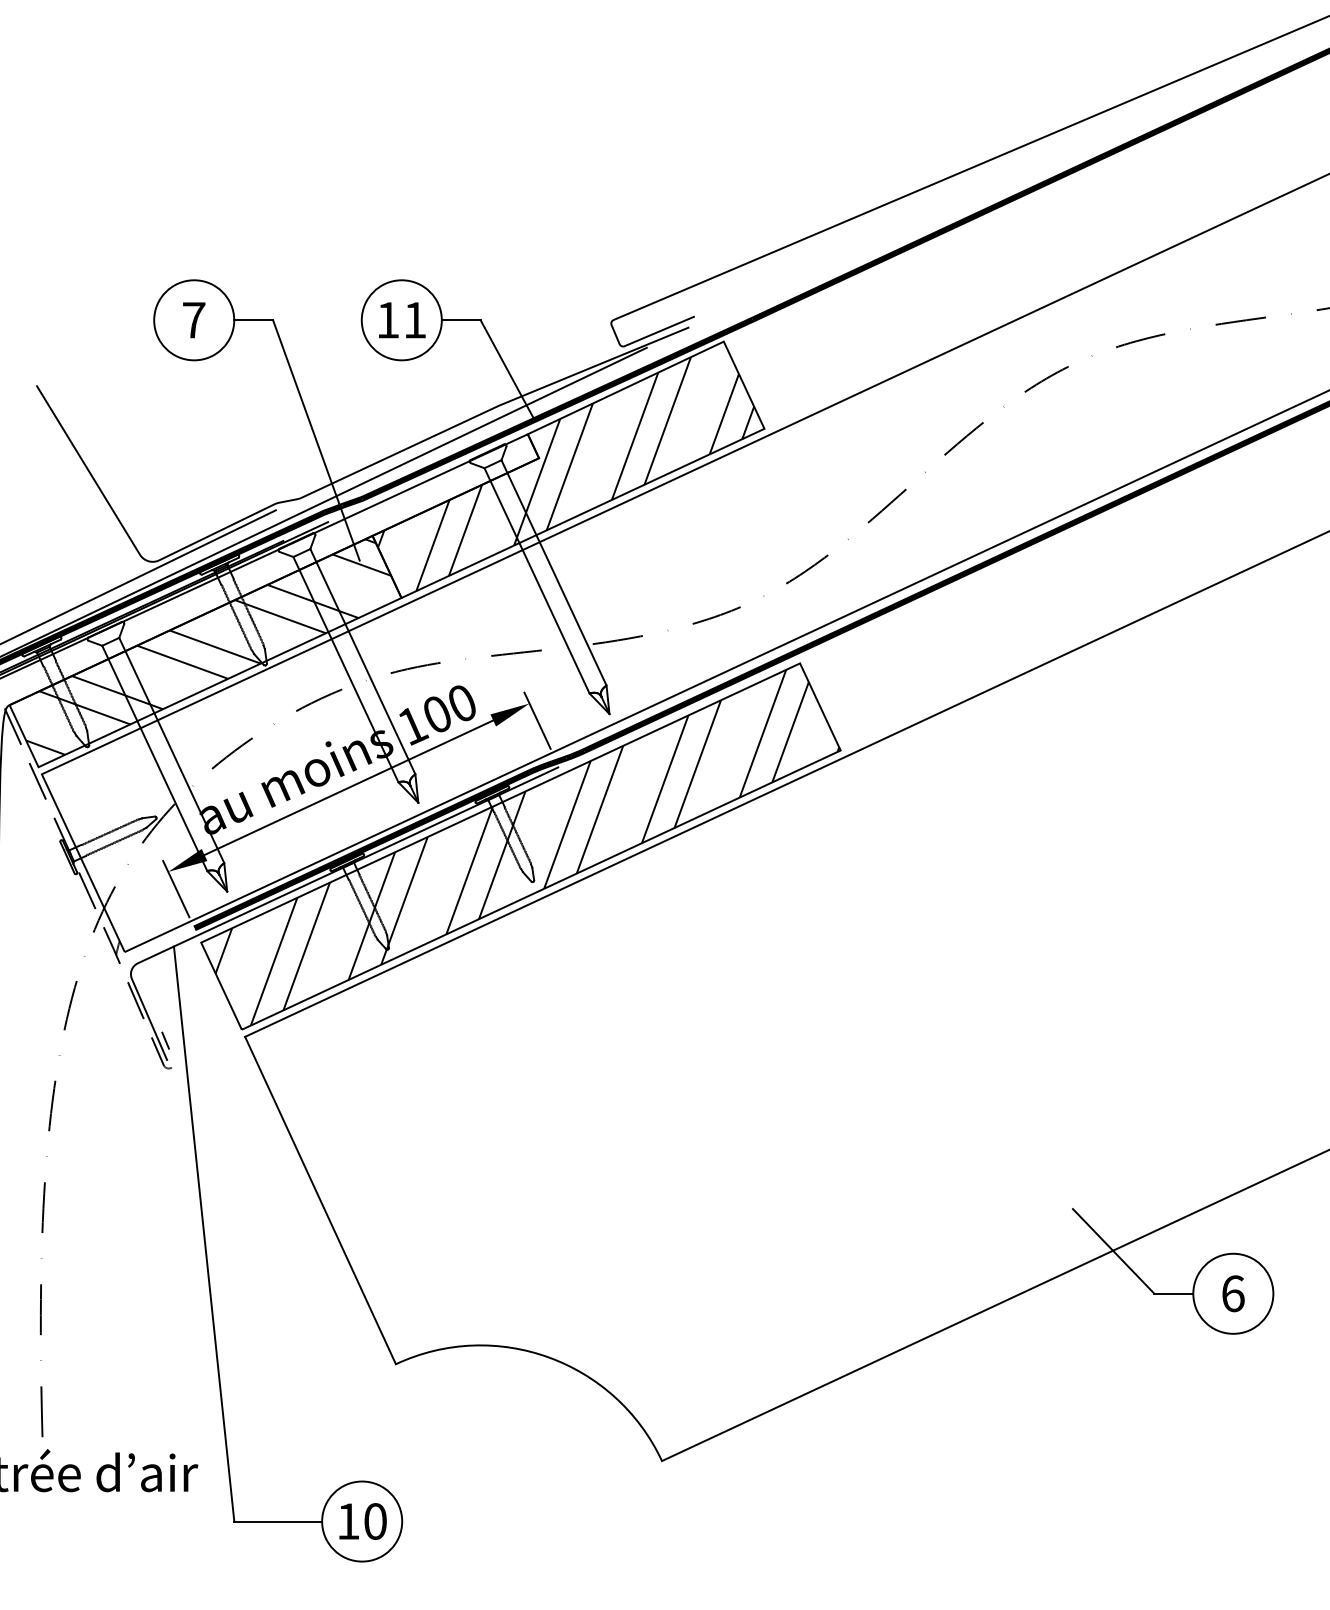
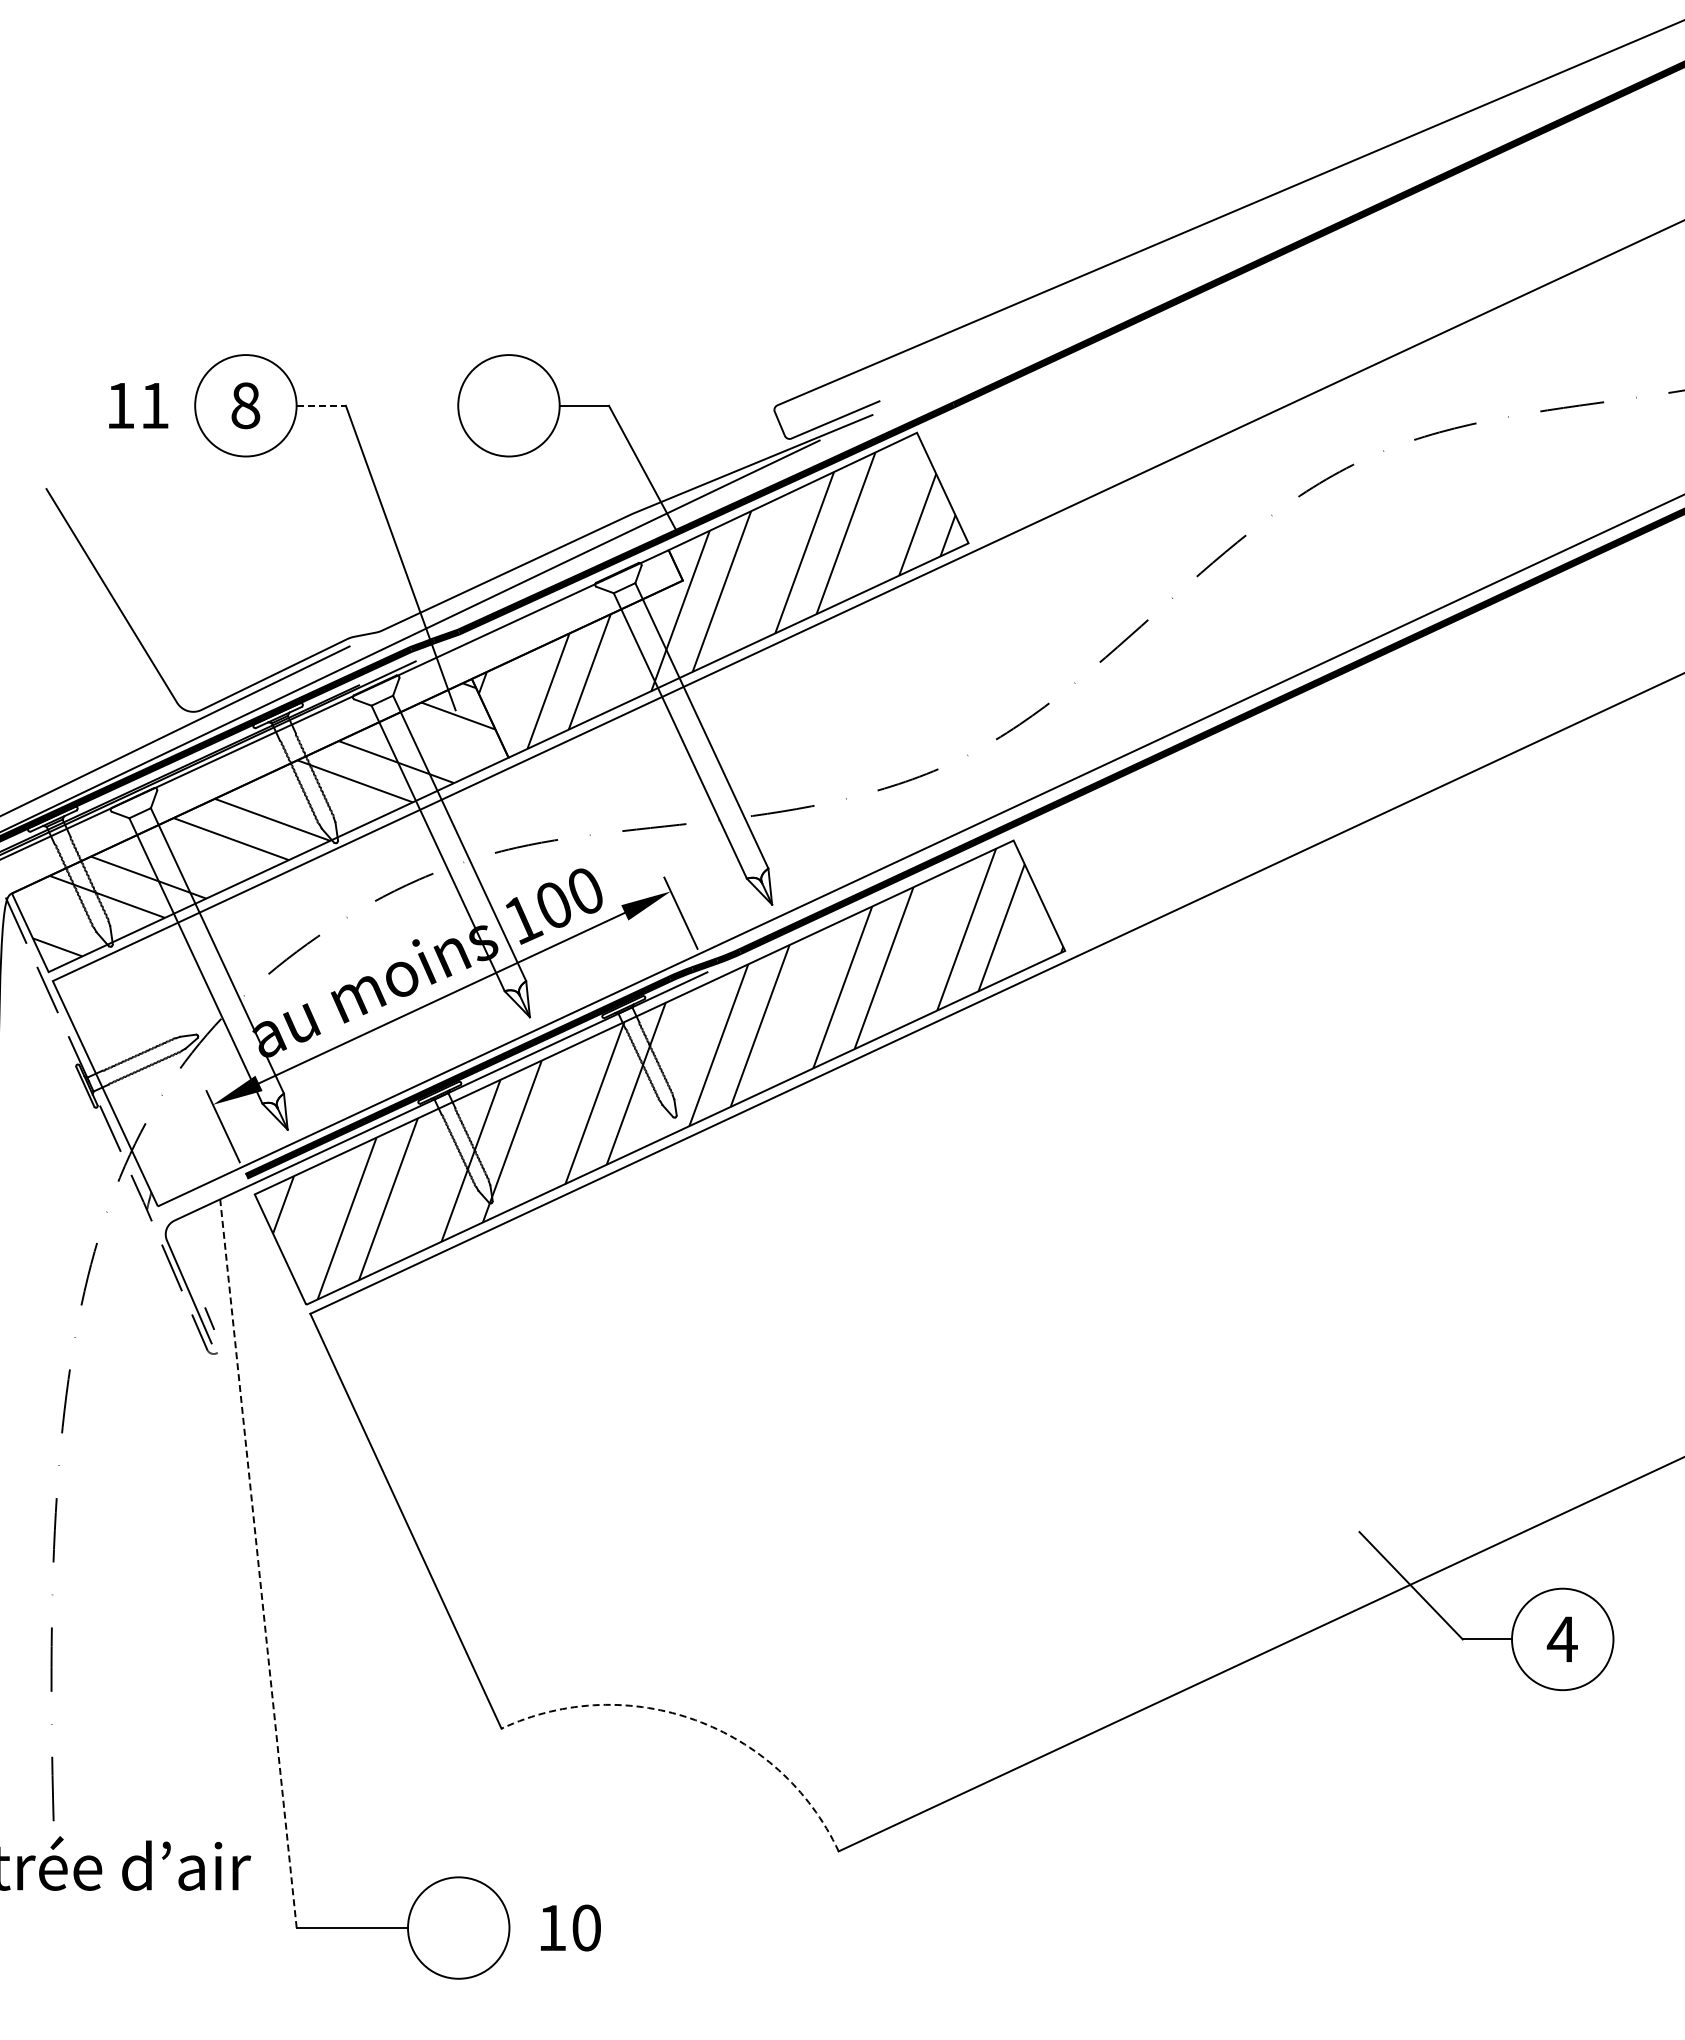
text: (193, 320) -> (245, 405), 7 -> 8
line: (253, 320) -> (321, 405), solid -> dashed
text: (402, 320) -> (138, 405), moved
line: (204, 1233) -> (258, 1563), solid -> dashed
text: (1232, 1293) -> (1561, 1639), 6 -> 4
arc: (549, 1357) -> (695, 1720), solid -> dashed
text: (362, 1521) -> (570, 1927), moved

